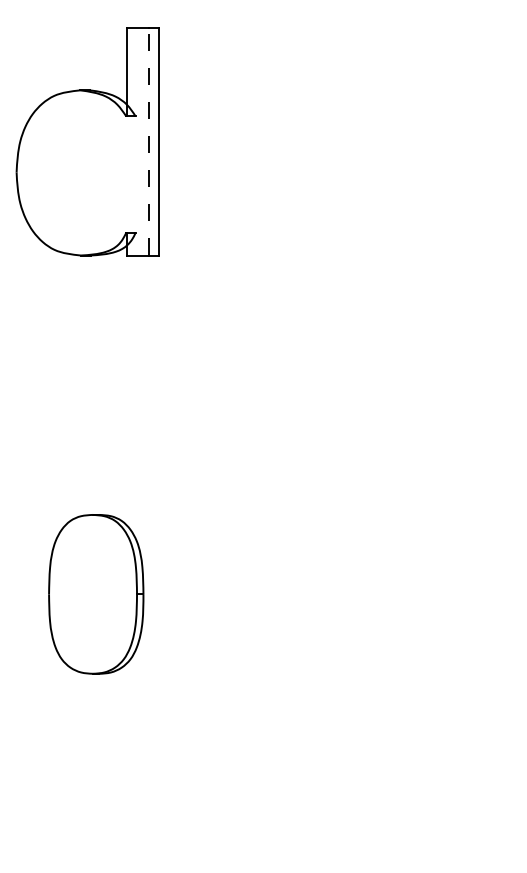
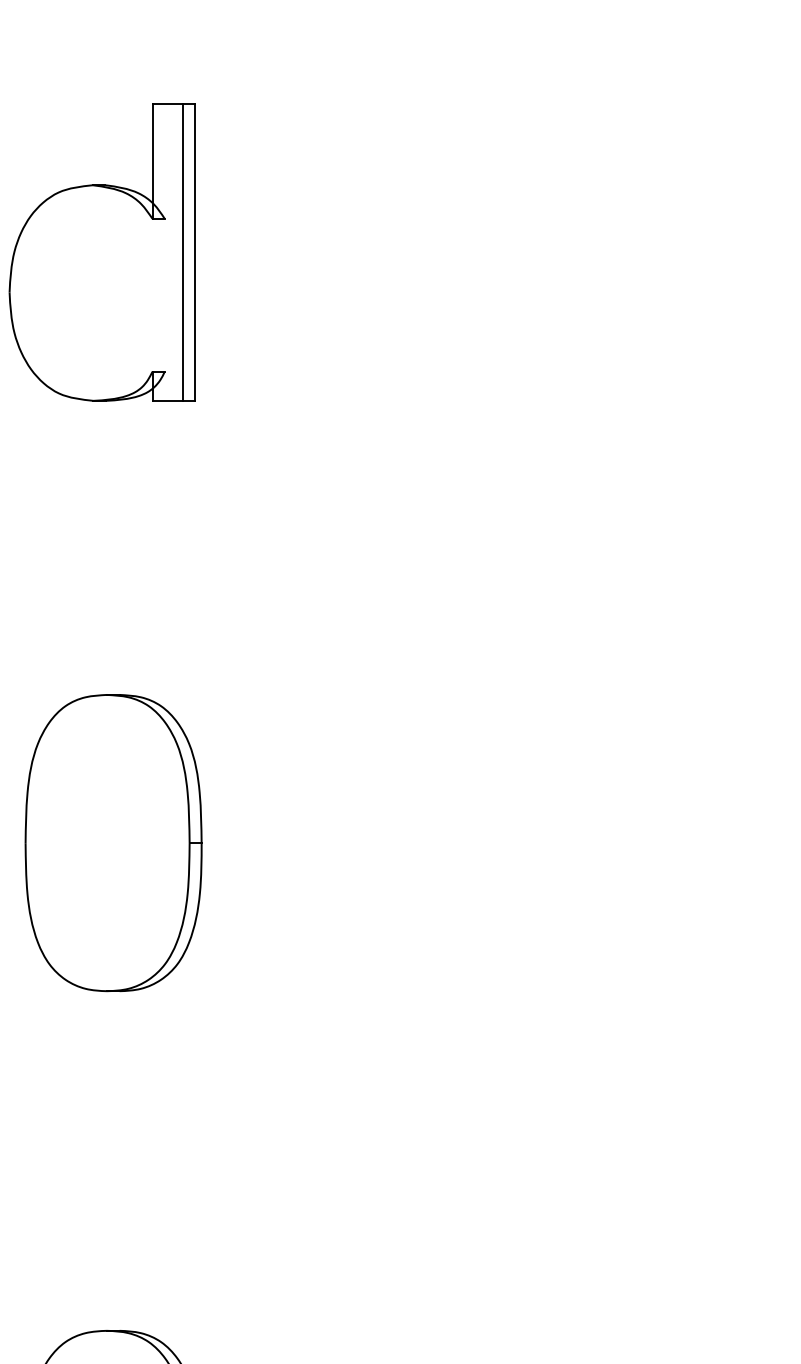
line: (149, 141) -> (182, 252), dashed -> solid
part: (96, 594) -> (113, 843), size x1.43

